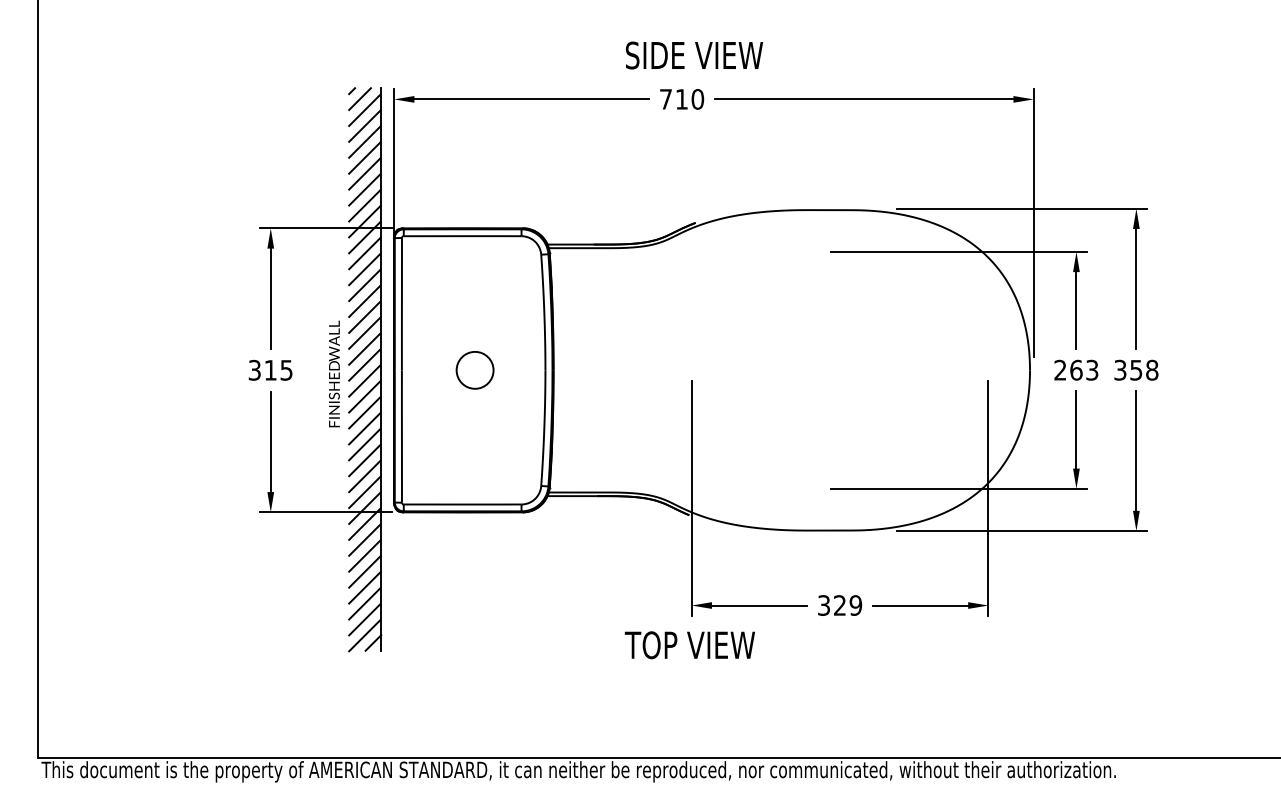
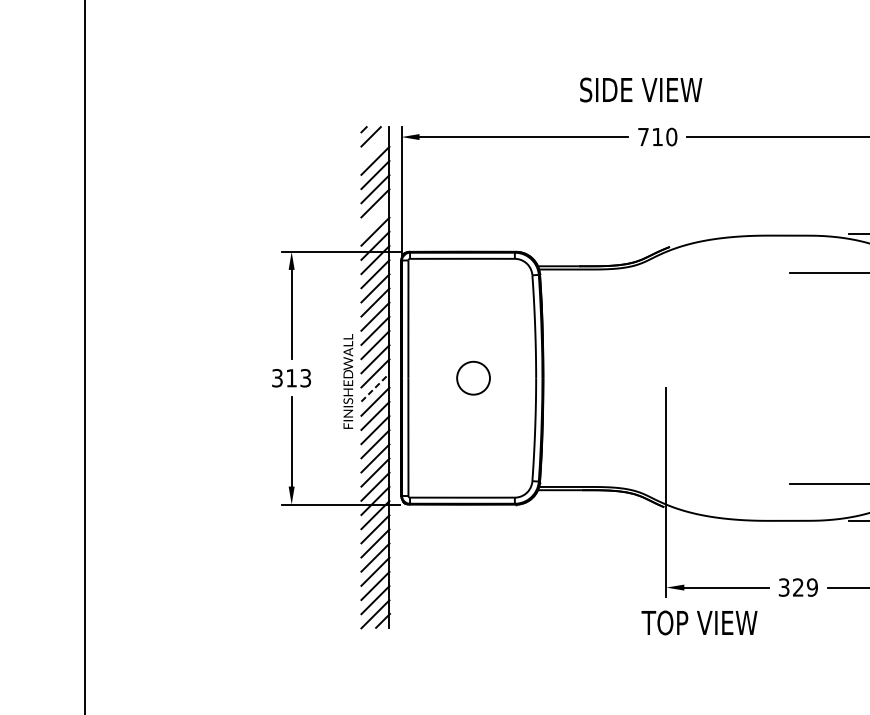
text: (694, 55) -> (641, 89), moved
line: (364, 109) -> (375, 146), removed
line: (364, 189) -> (375, 217), removed
text: (286, 369) -> (305, 377), 315 -> 313
line: (365, 380) -> (375, 387), solid -> dashed
text: (689, 645) -> (699, 623), moved

